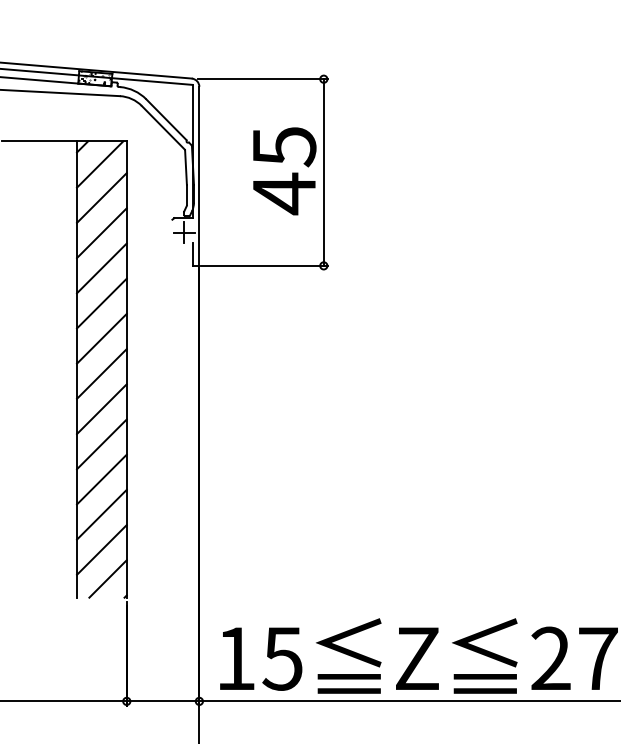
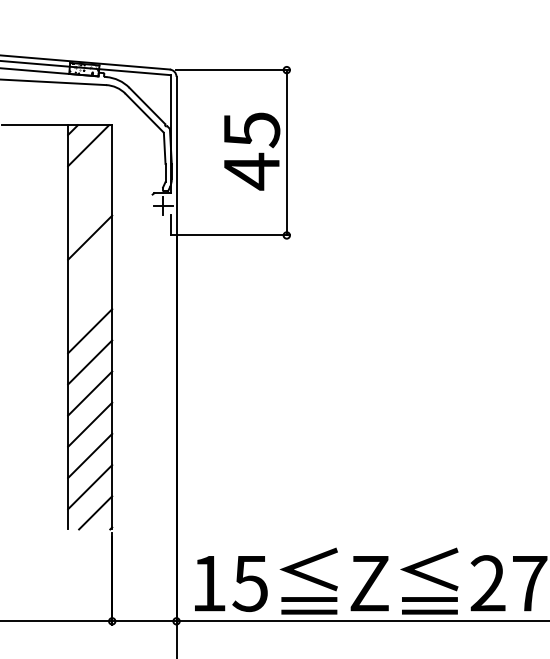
line: (102, 198) -> (90, 175), removed
line: (102, 233) -> (90, 206), removed
line: (102, 303) -> (90, 268), removed
line: (102, 339) -> (90, 300), removed

